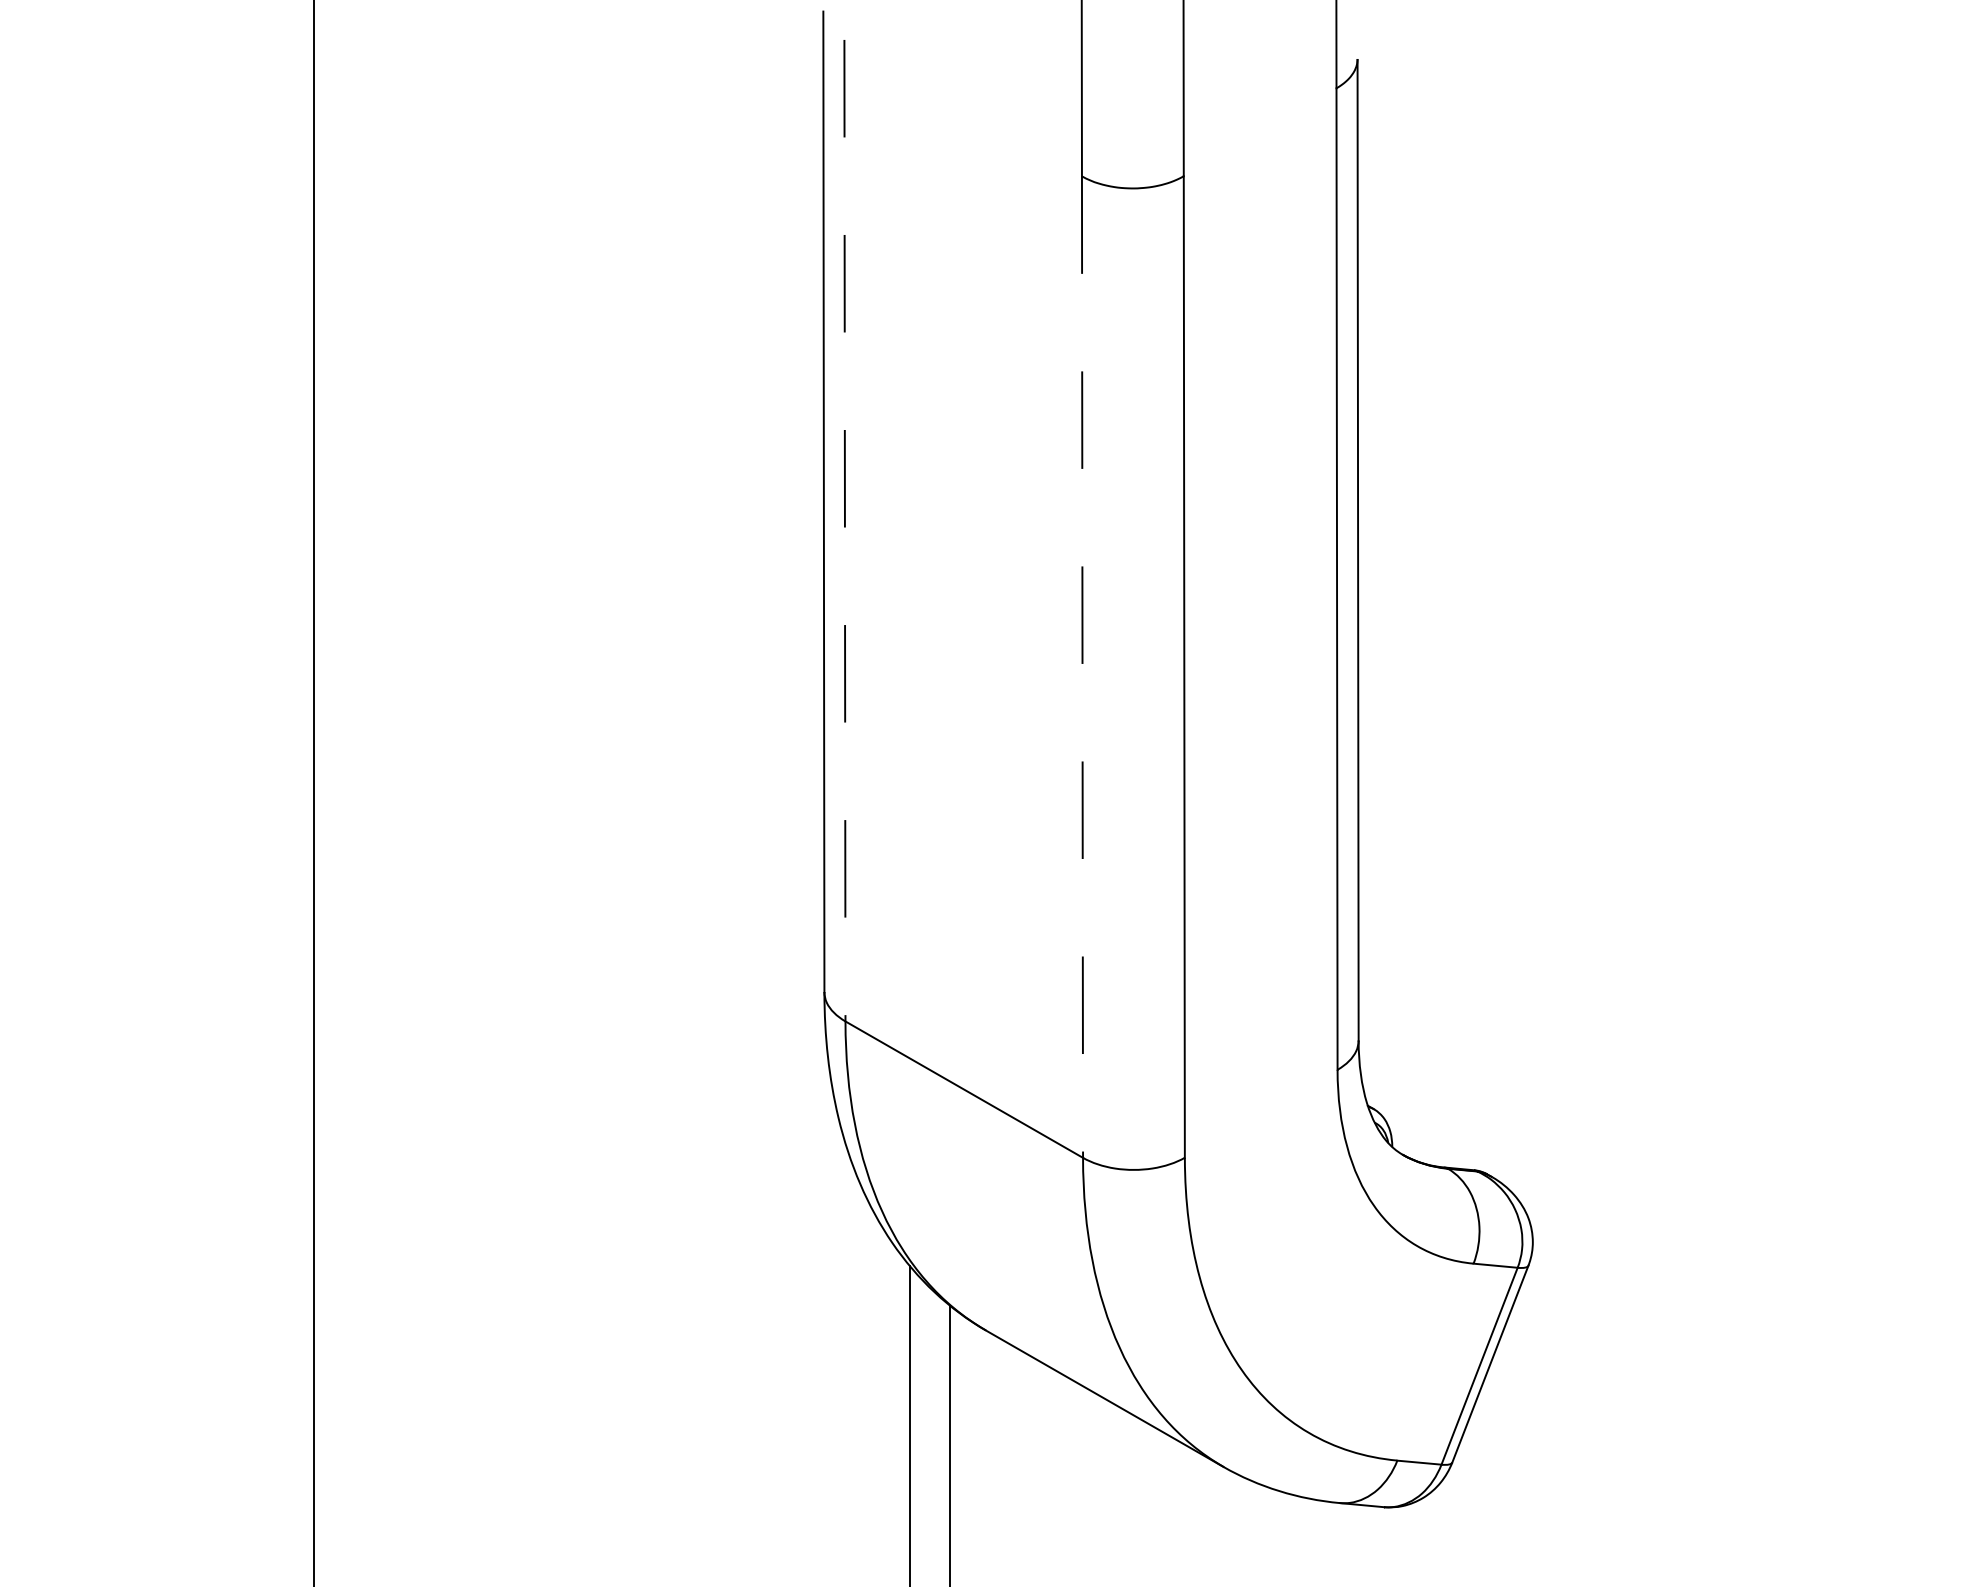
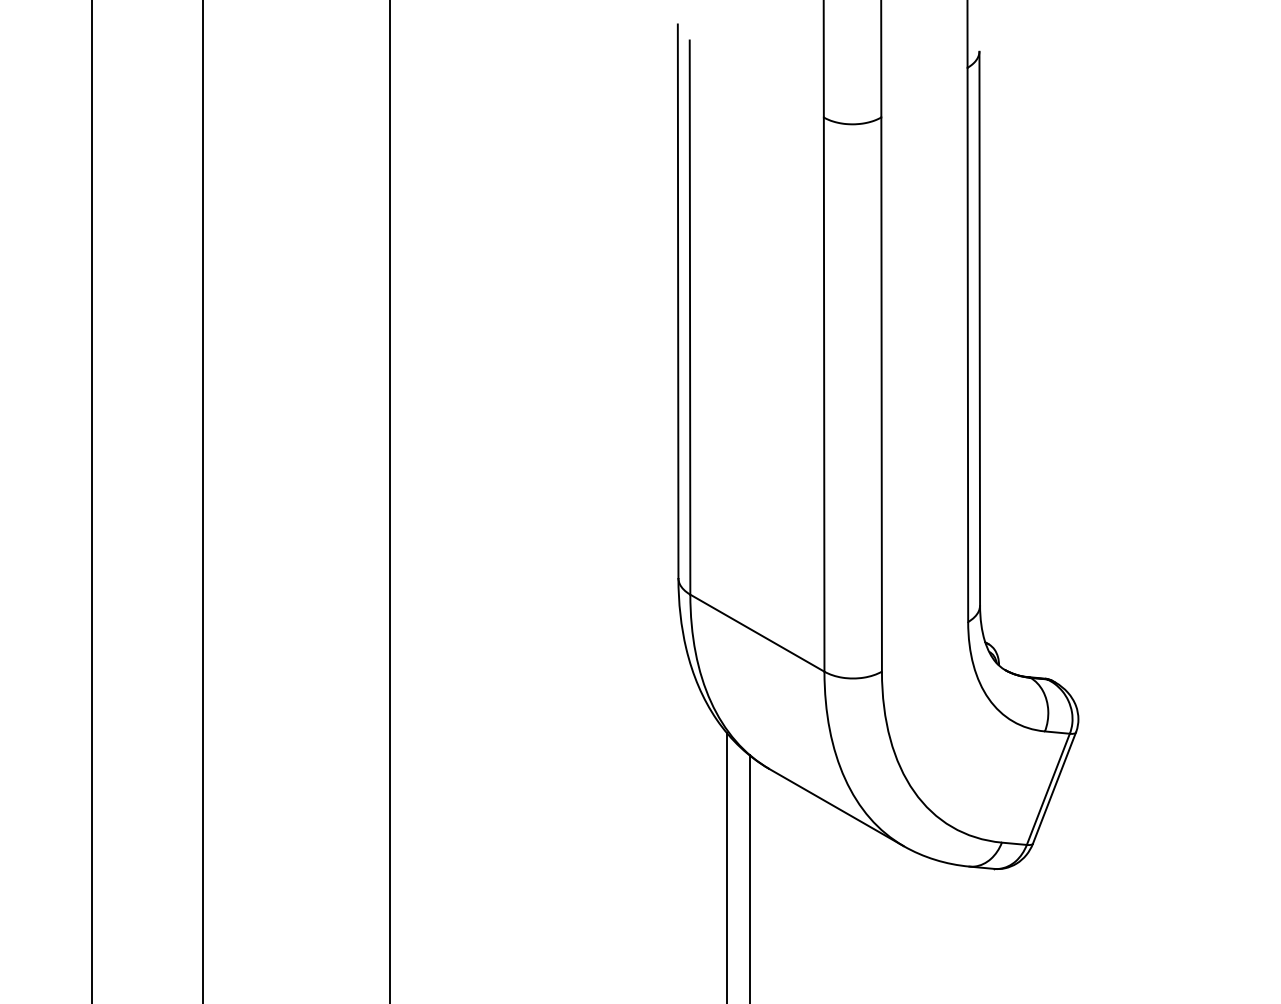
line: (845, 532) -> (690, 318), dashed -> solid
line: (1083, 668) -> (824, 395), dashed -> solid

